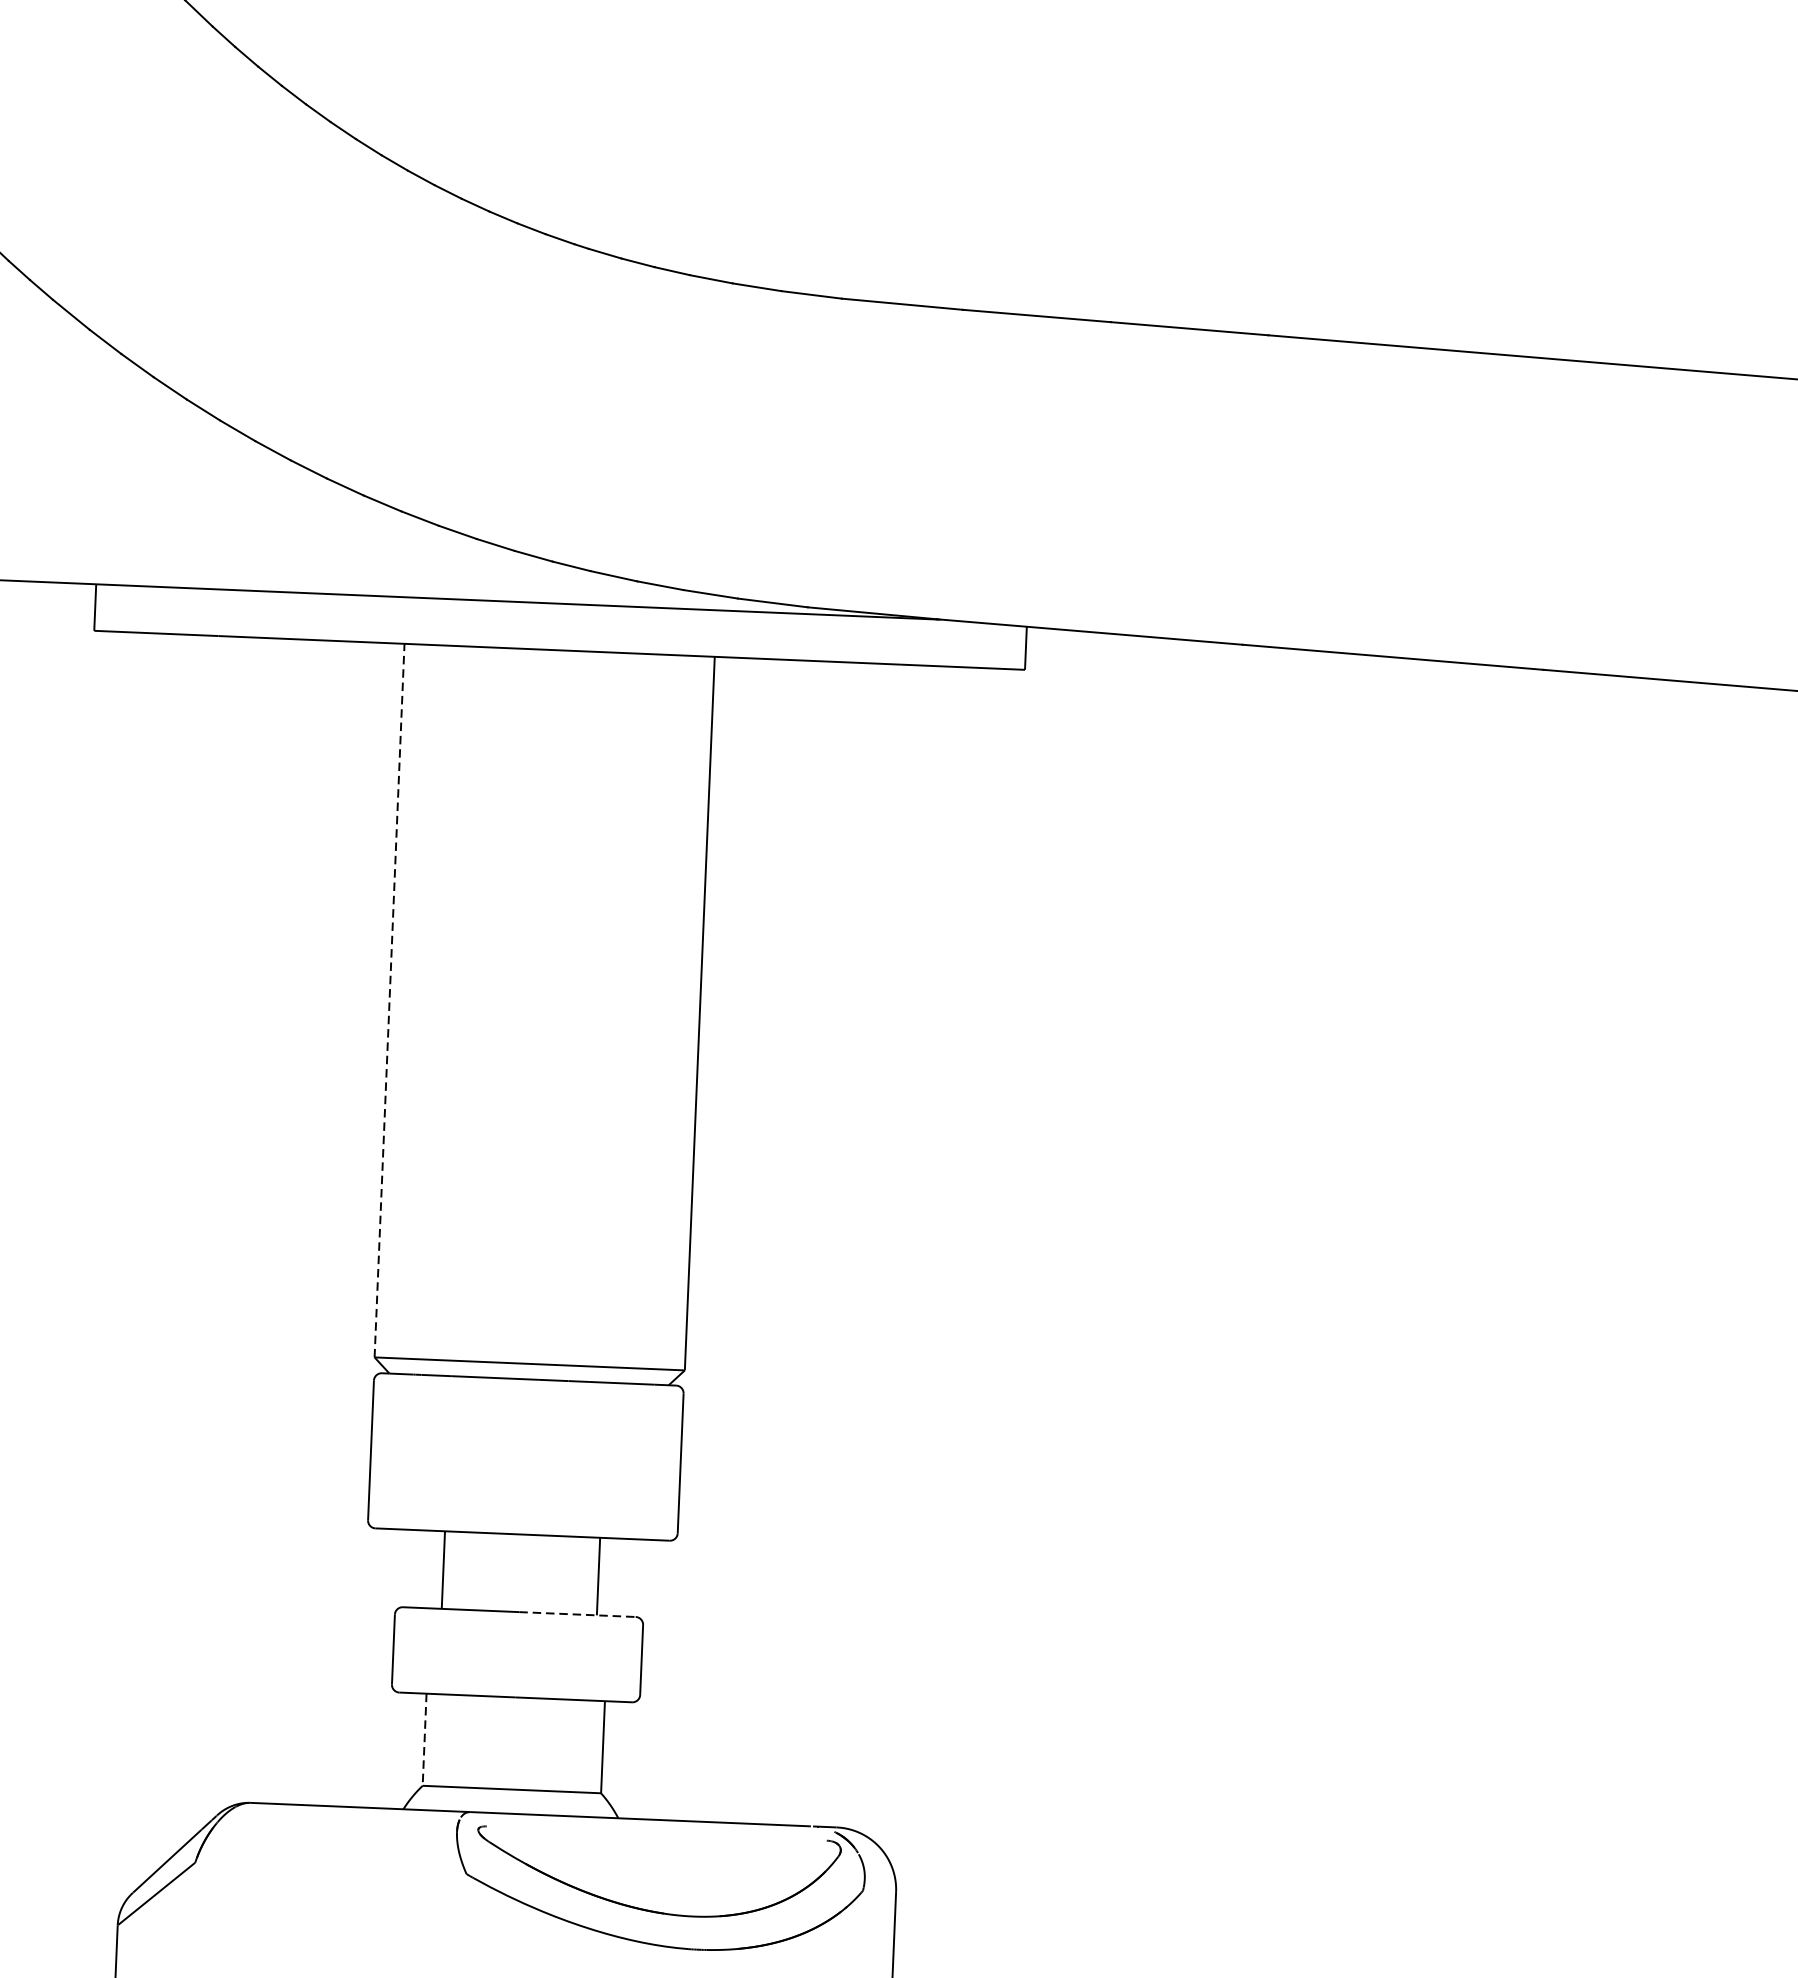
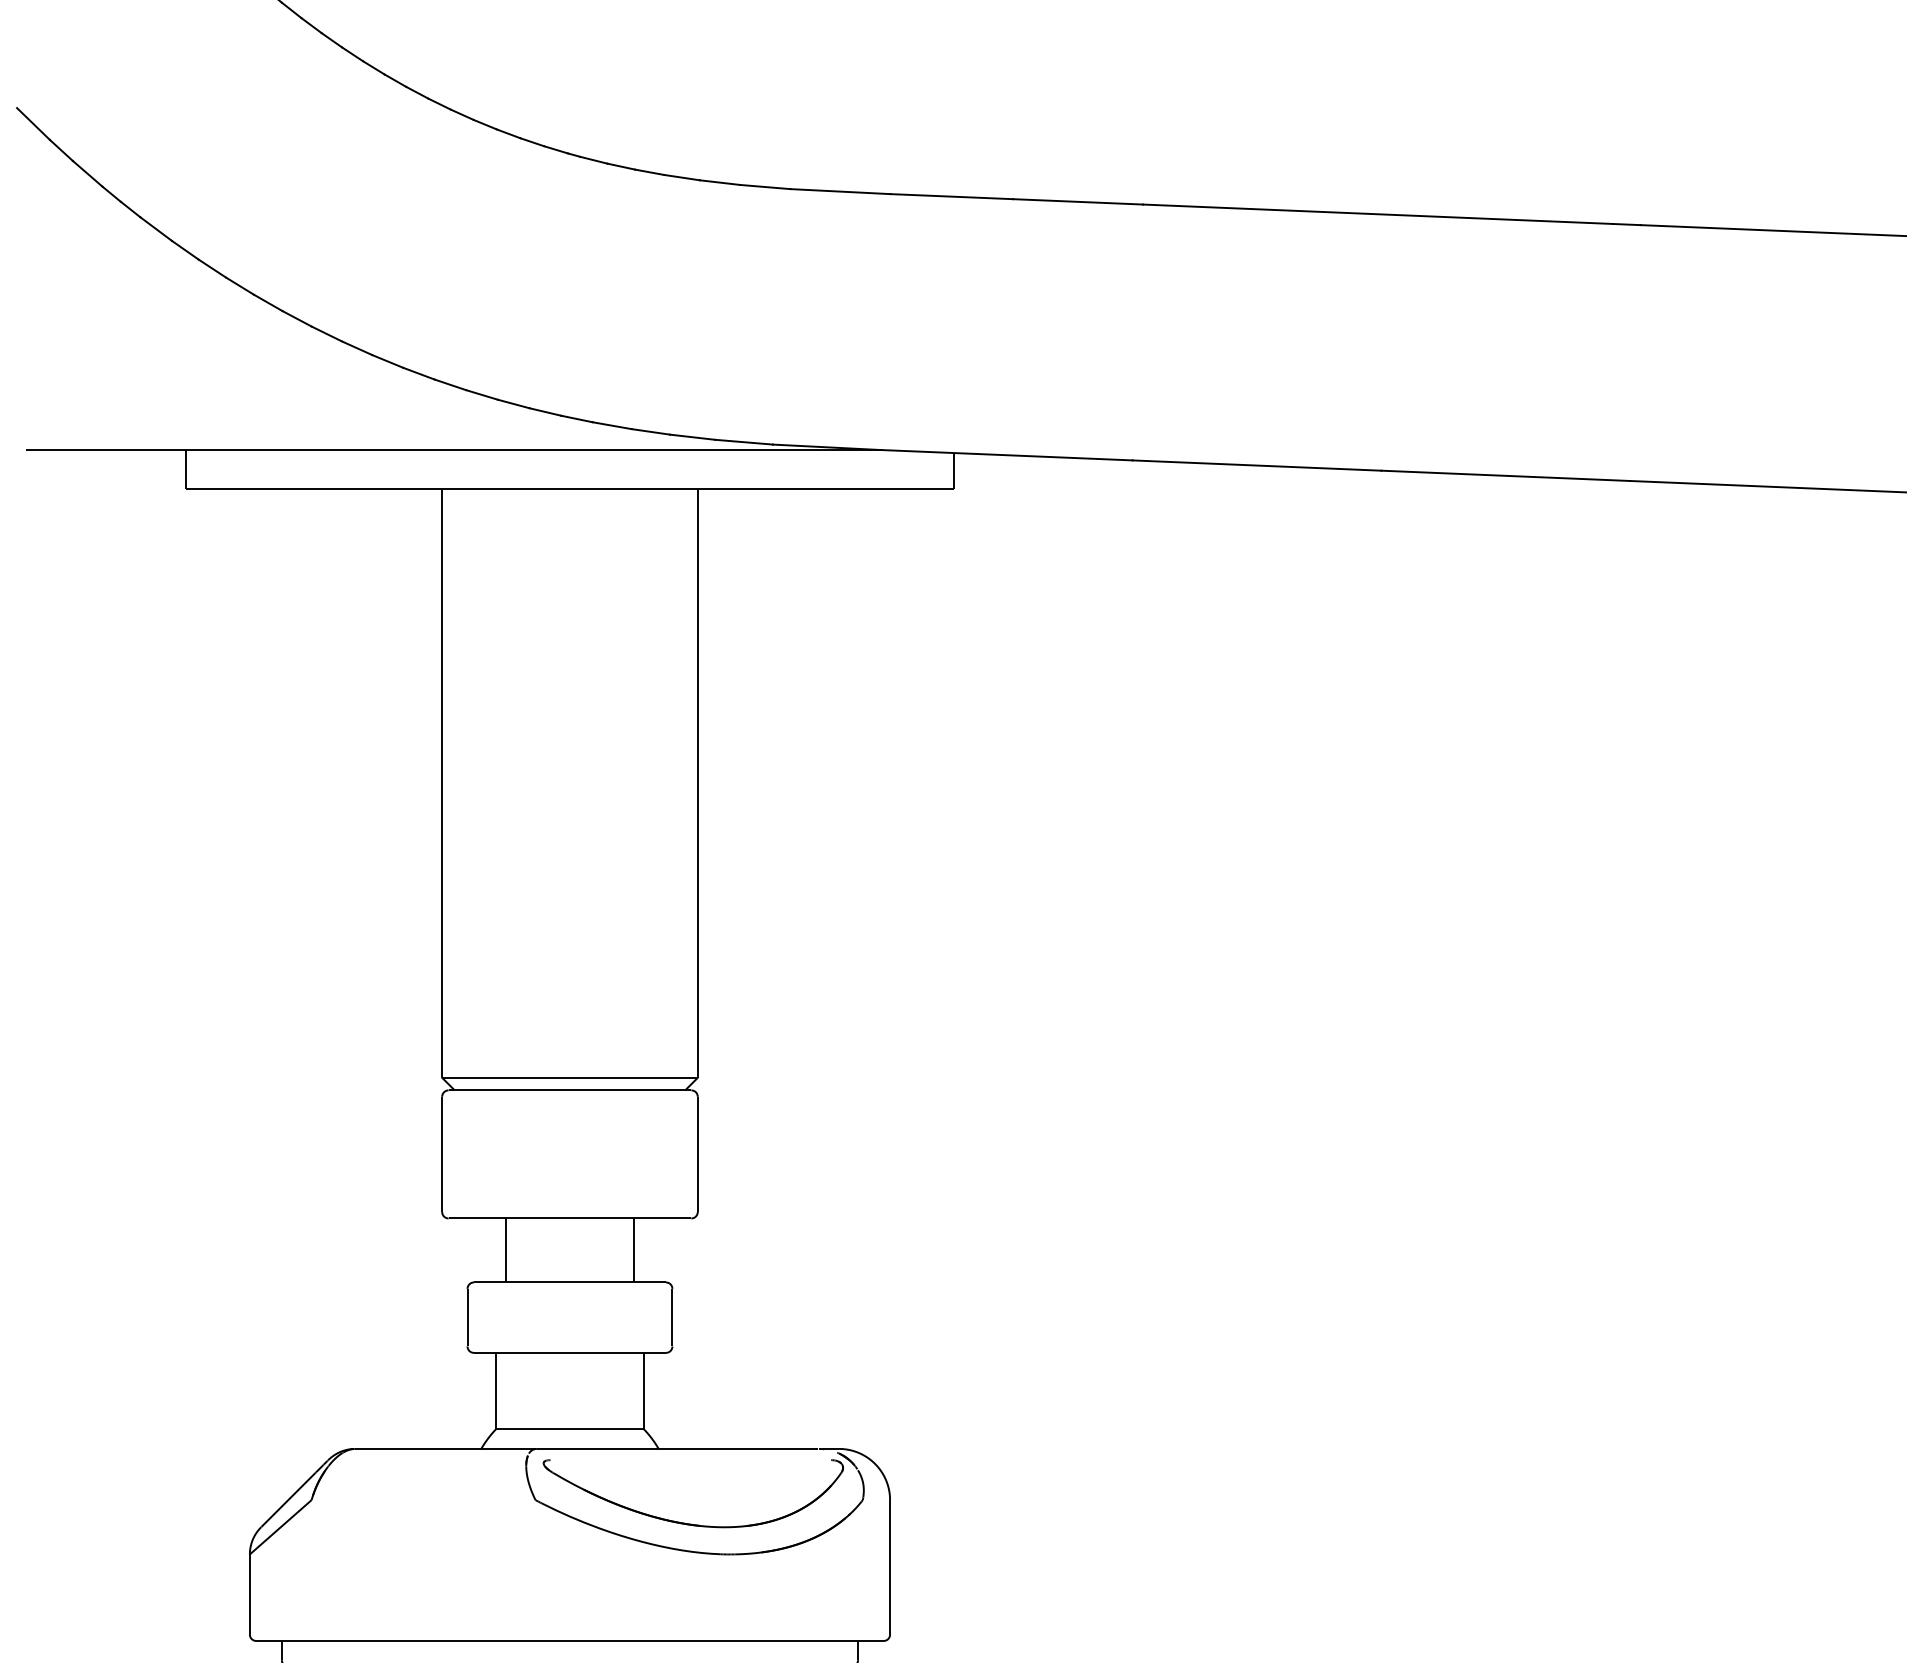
line: (389, 999) -> (441, 782), dashed -> solid
line: (578, 1614) -> (618, 1282), dashed -> solid
line: (424, 1740) -> (496, 1391), dashed -> solid

